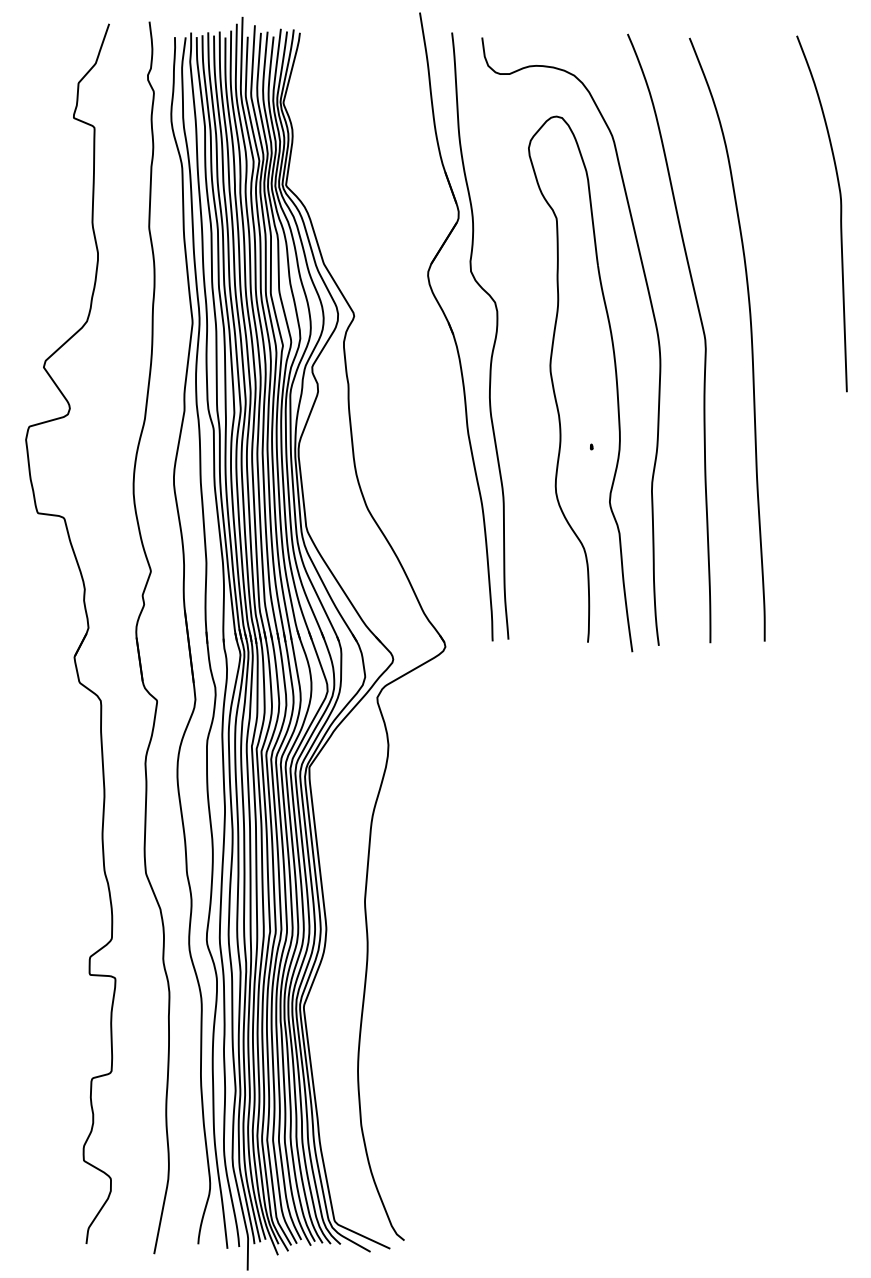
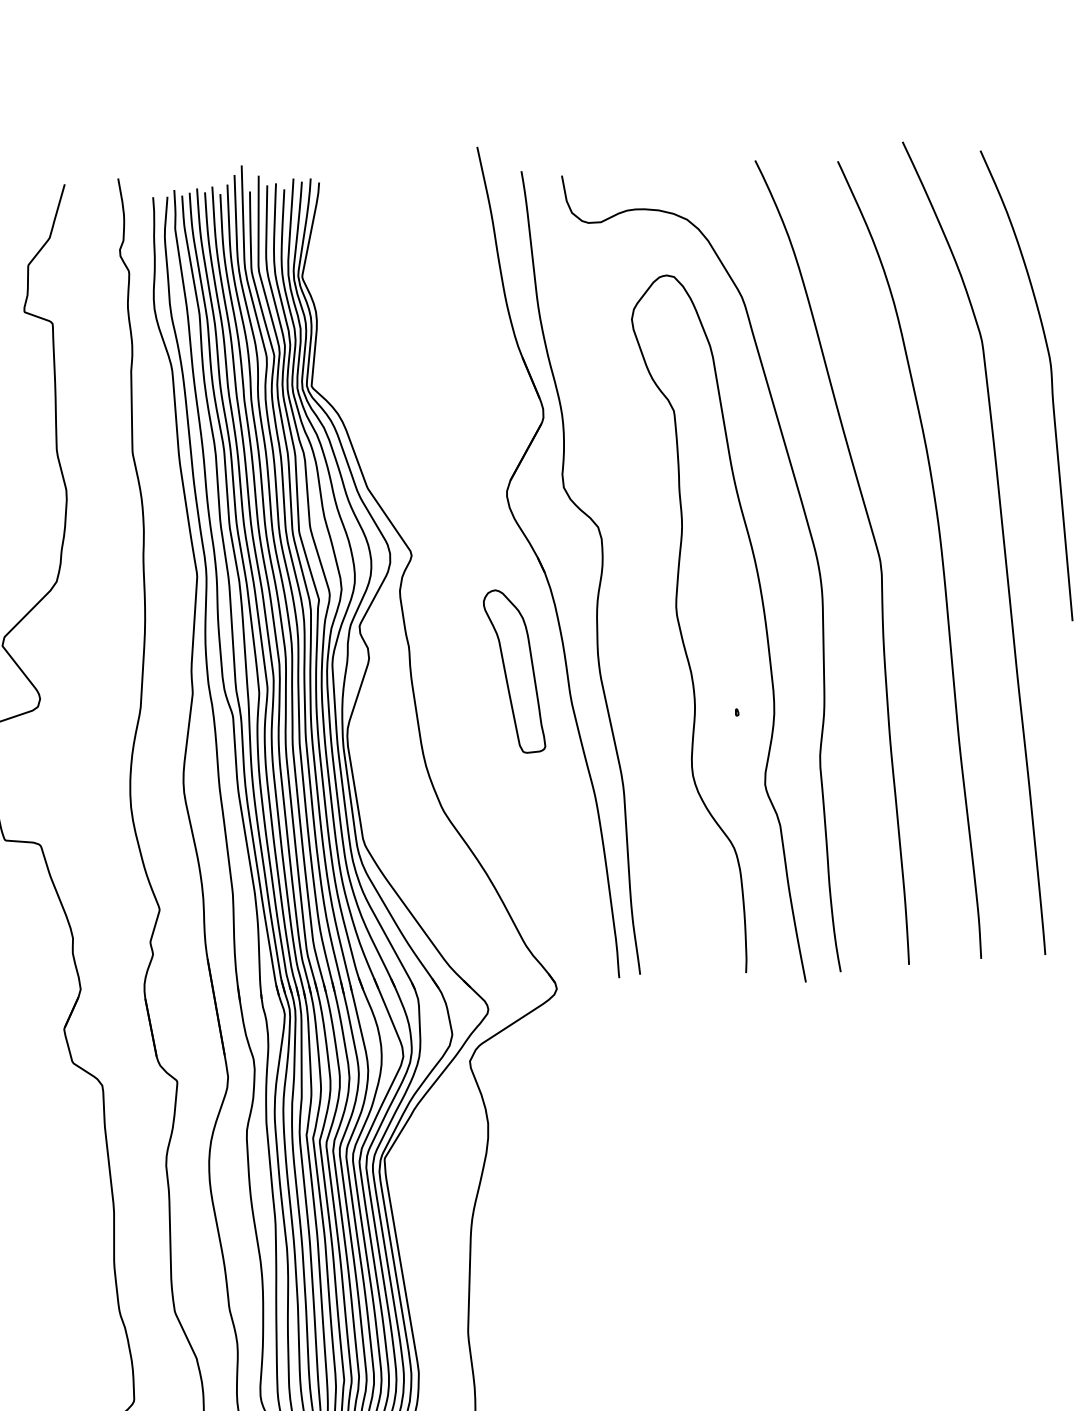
curve: (797, 331) -> (1002, 543), added
part: (426, 406) -> (514, 670), added

